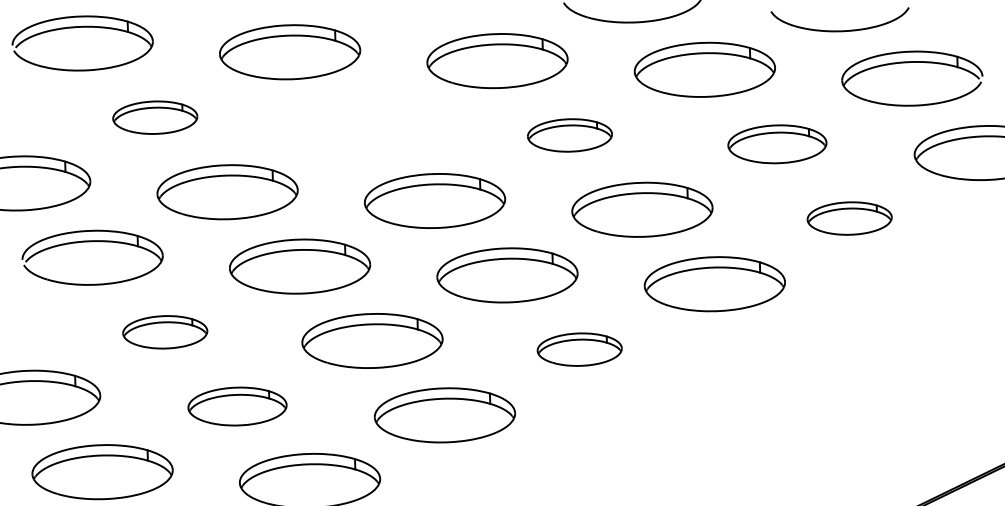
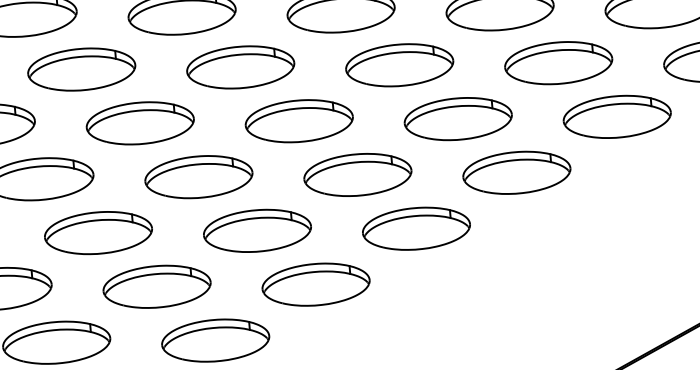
part: (155, 117) -> (82, 69), size x1.67
part: (362, 126) -> (240, 67), added
part: (569, 135) -> (399, 65), size x1.67
part: (777, 144) -> (558, 63), size x1.43
part: (849, 218) -> (617, 116), size x1.67
part: (165, 332) -> (98, 233), size x1.67
part: (579, 349) -> (416, 228), size x1.67
part: (237, 406) -> (157, 286), size x1.43

